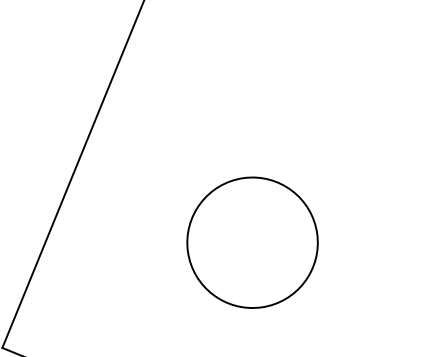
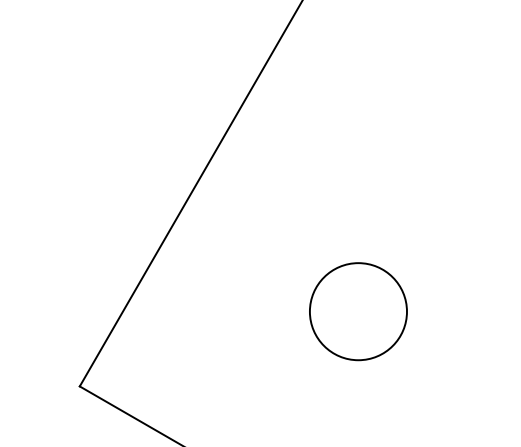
circle: (252, 242) -> (358, 311), size x0.7

